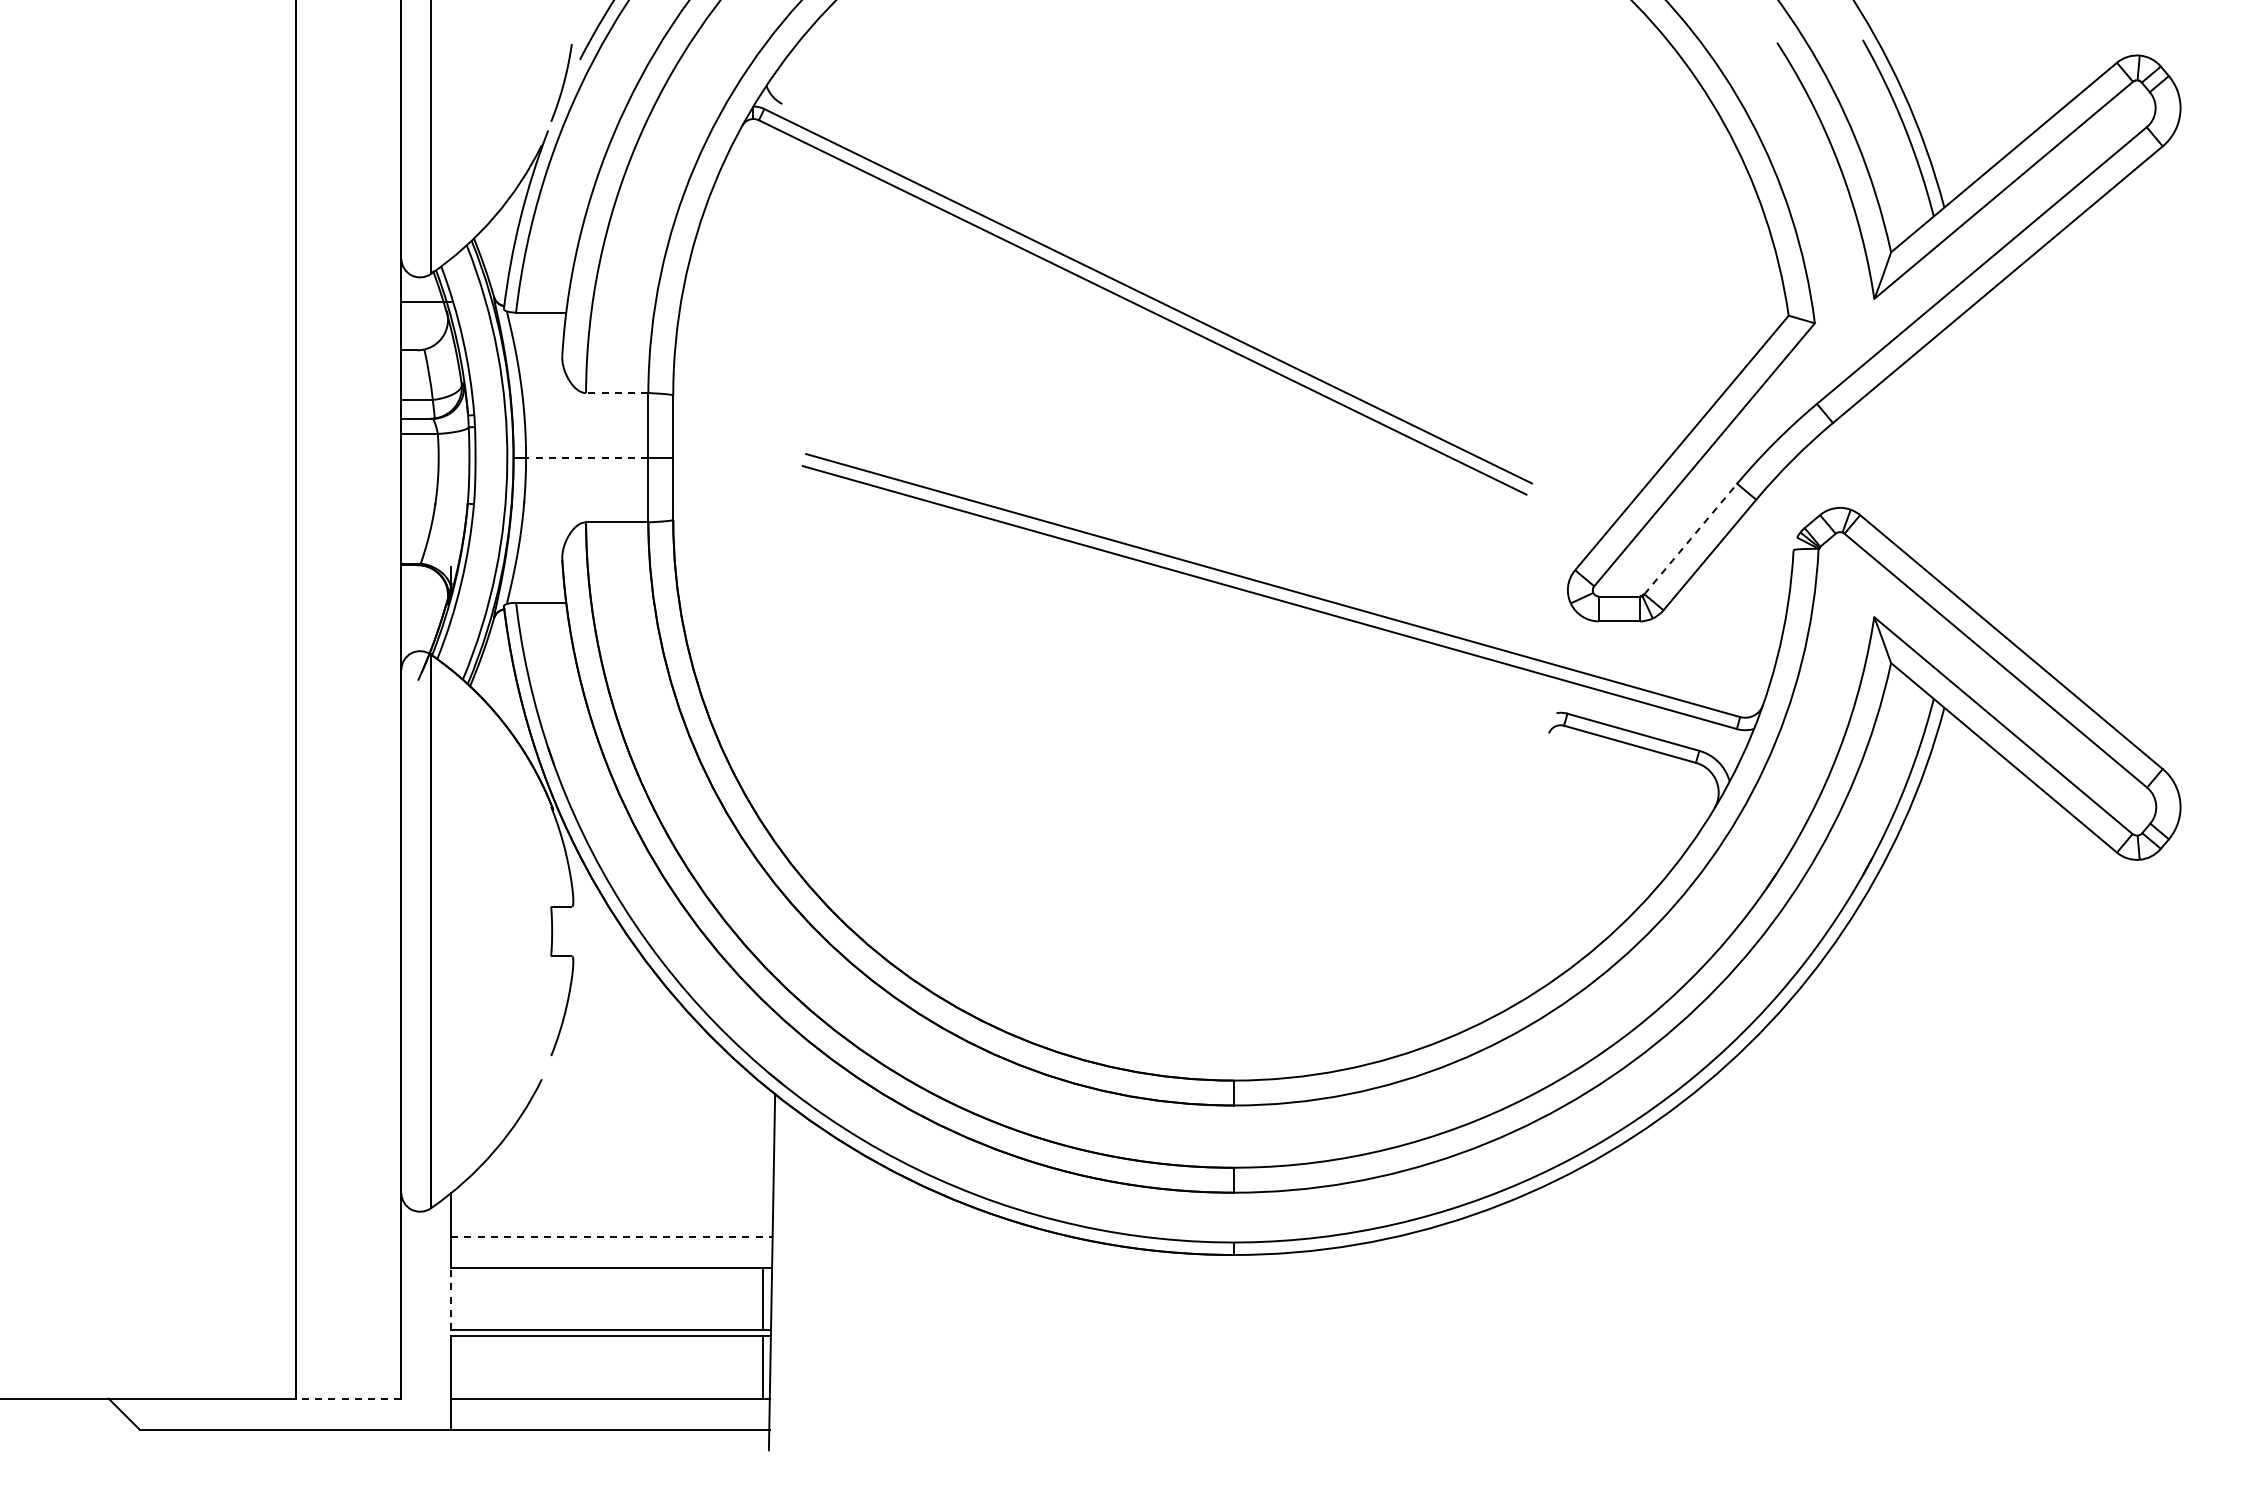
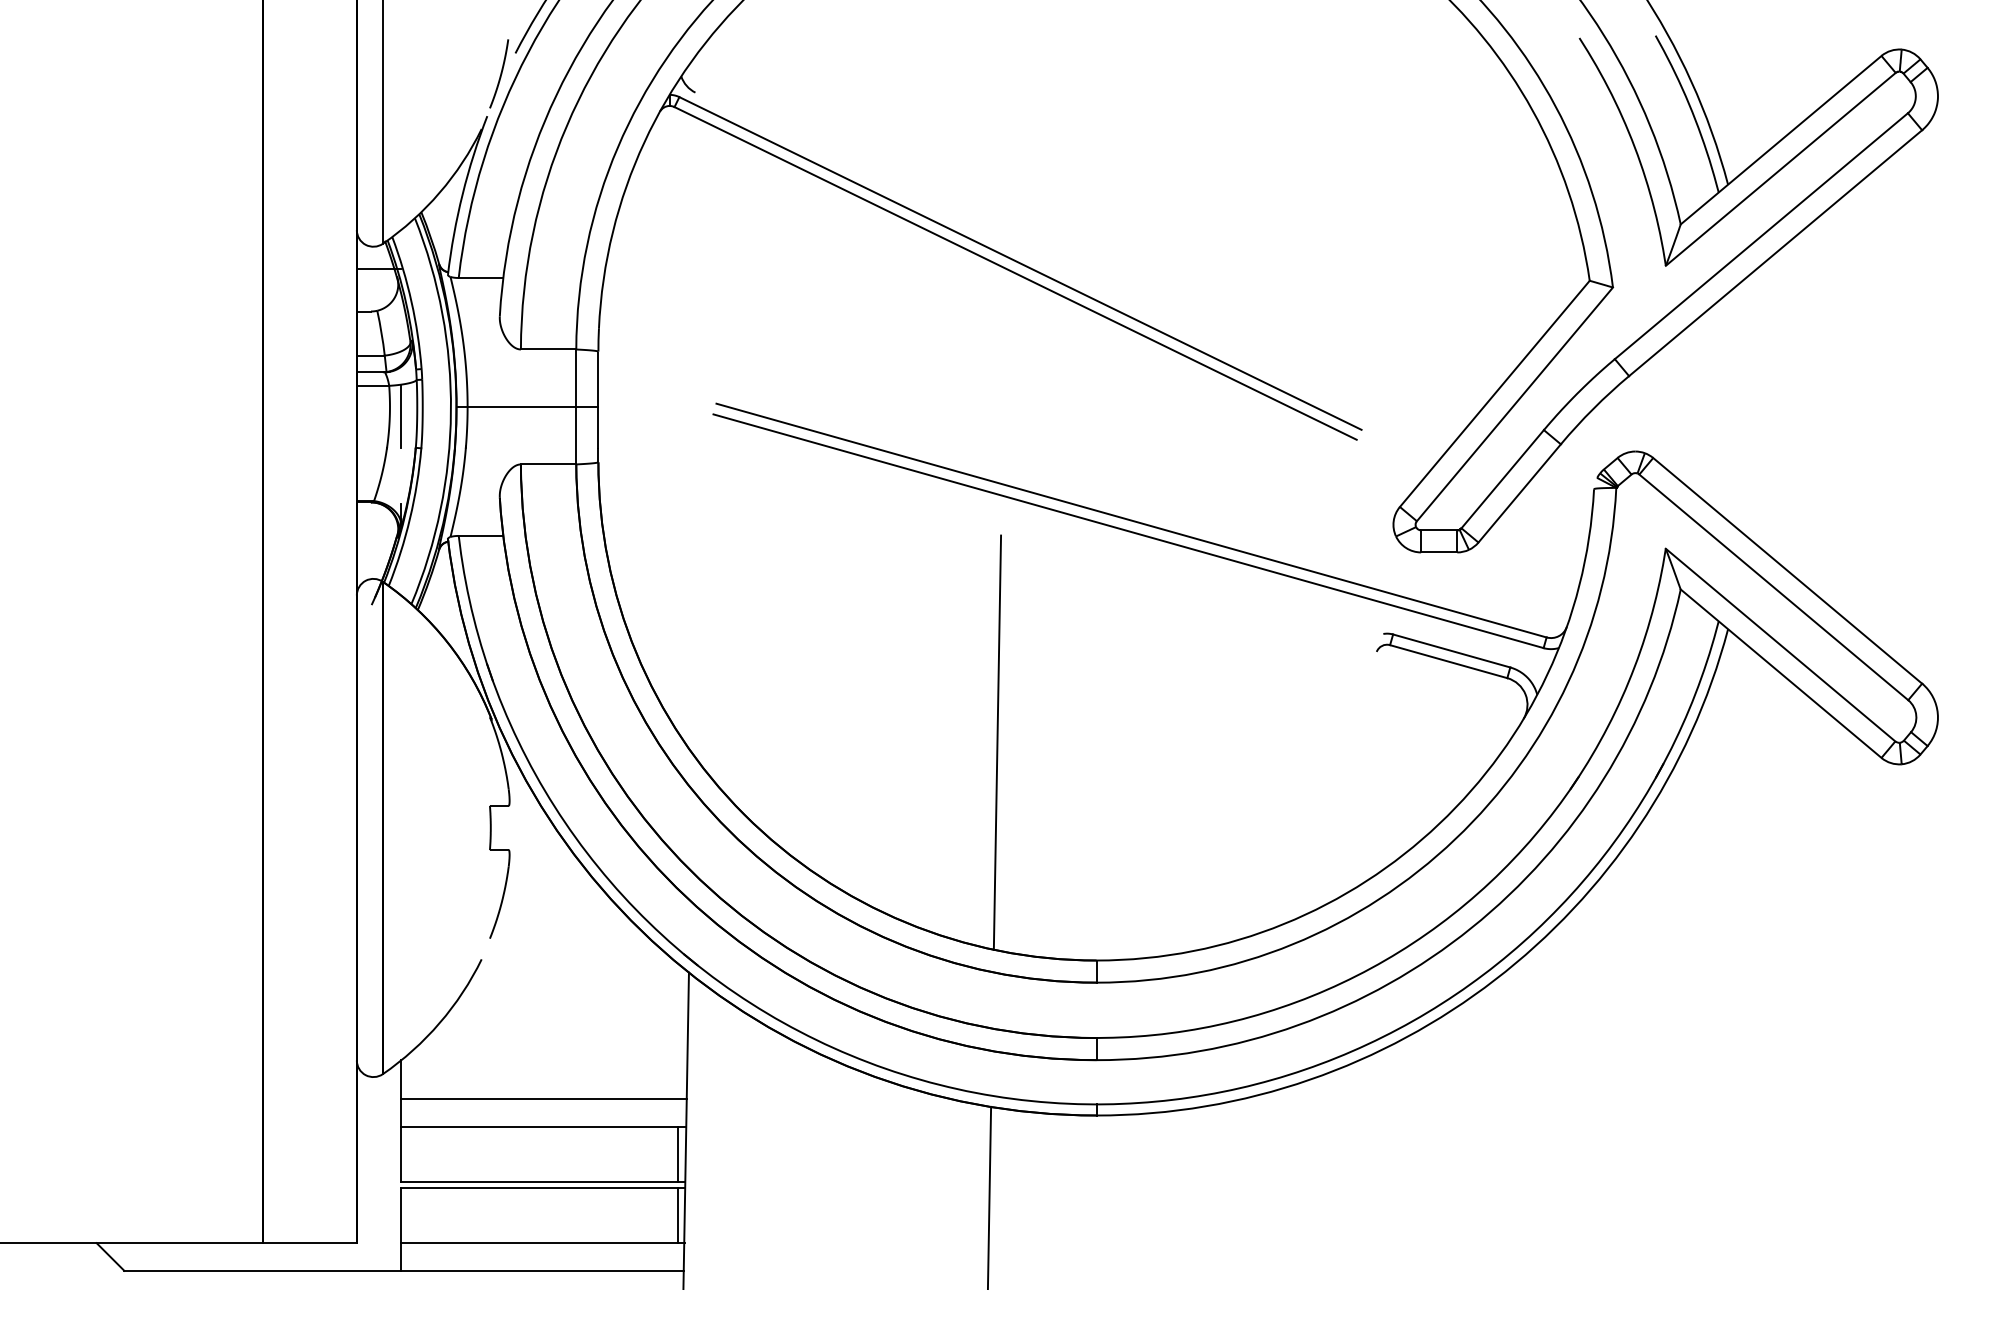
line: (616, 393) -> (547, 349), dashed -> solid
line: (586, 457) -> (521, 406), dashed -> solid
line: (451, 468) -> (401, 416), added
line: (1691, 538) -> (1503, 478), dashed -> solid
line: (1122, 835) -> (997, 742), added
line: (611, 1236) -> (543, 1099), dashed -> solid
line: (451, 1298) -> (401, 1154), dashed -> solid
line: (1113, 1347) -> (989, 1197), added
line: (348, 1398) -> (309, 1243), dashed -> solid

